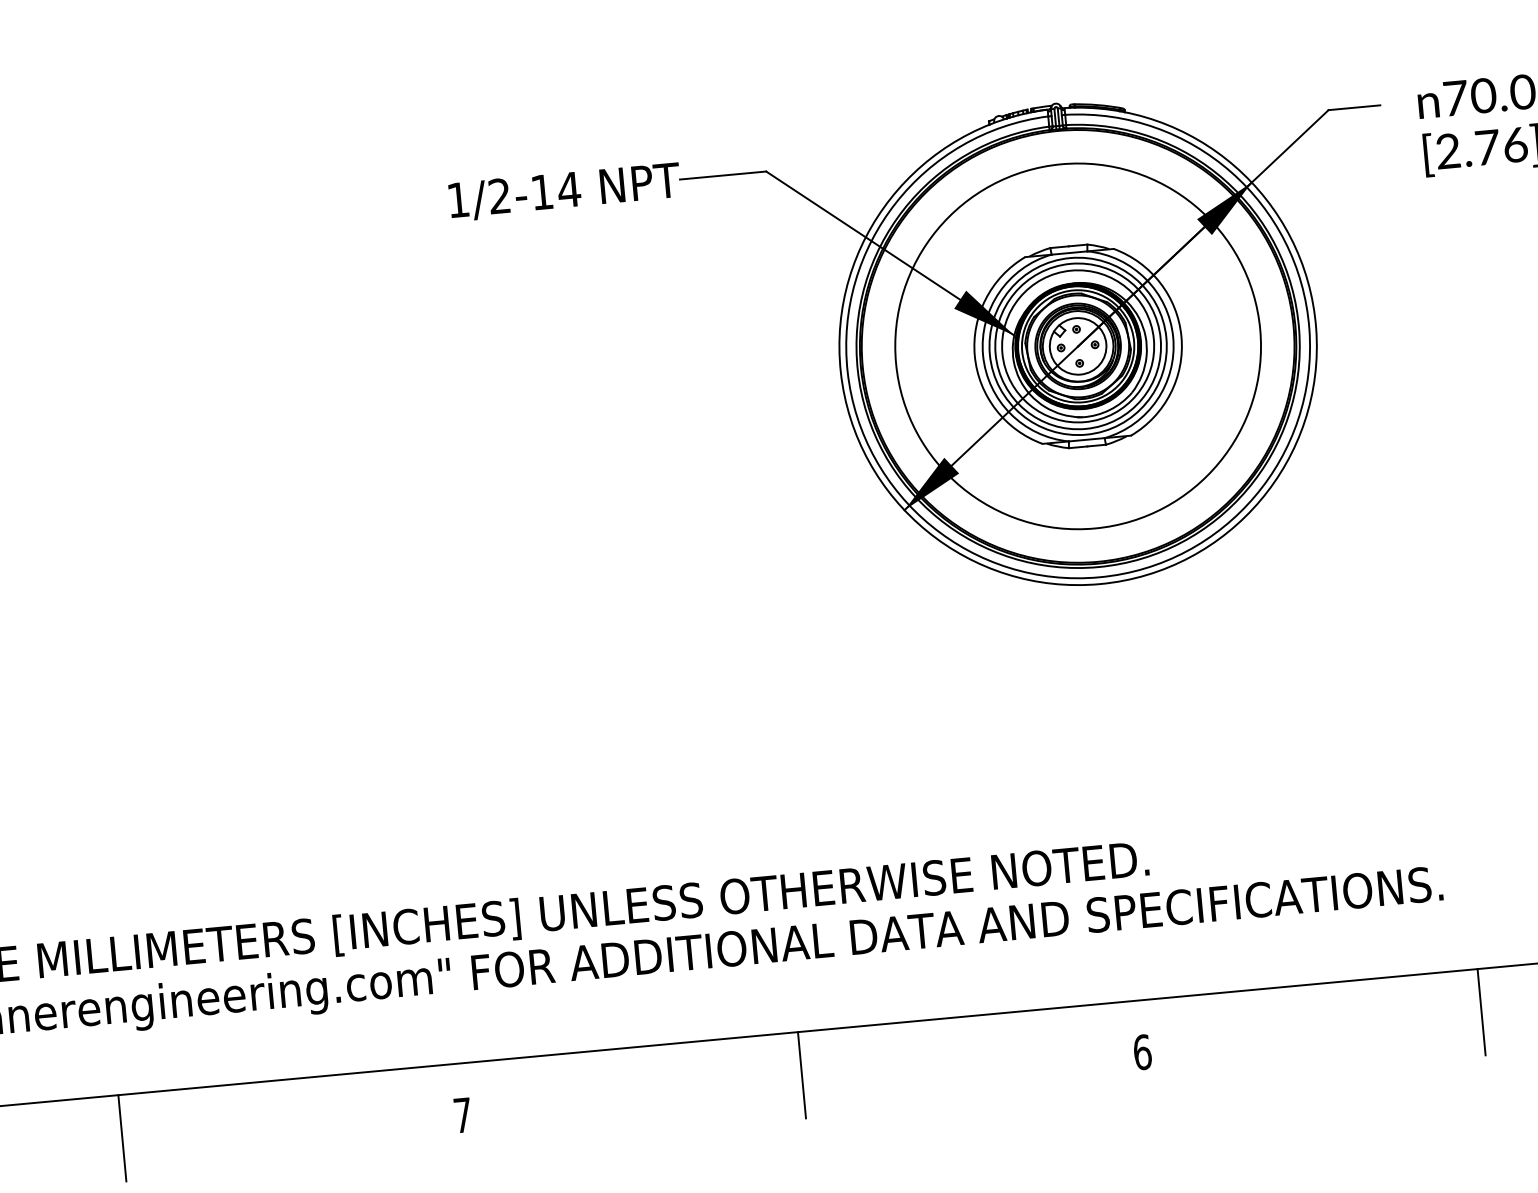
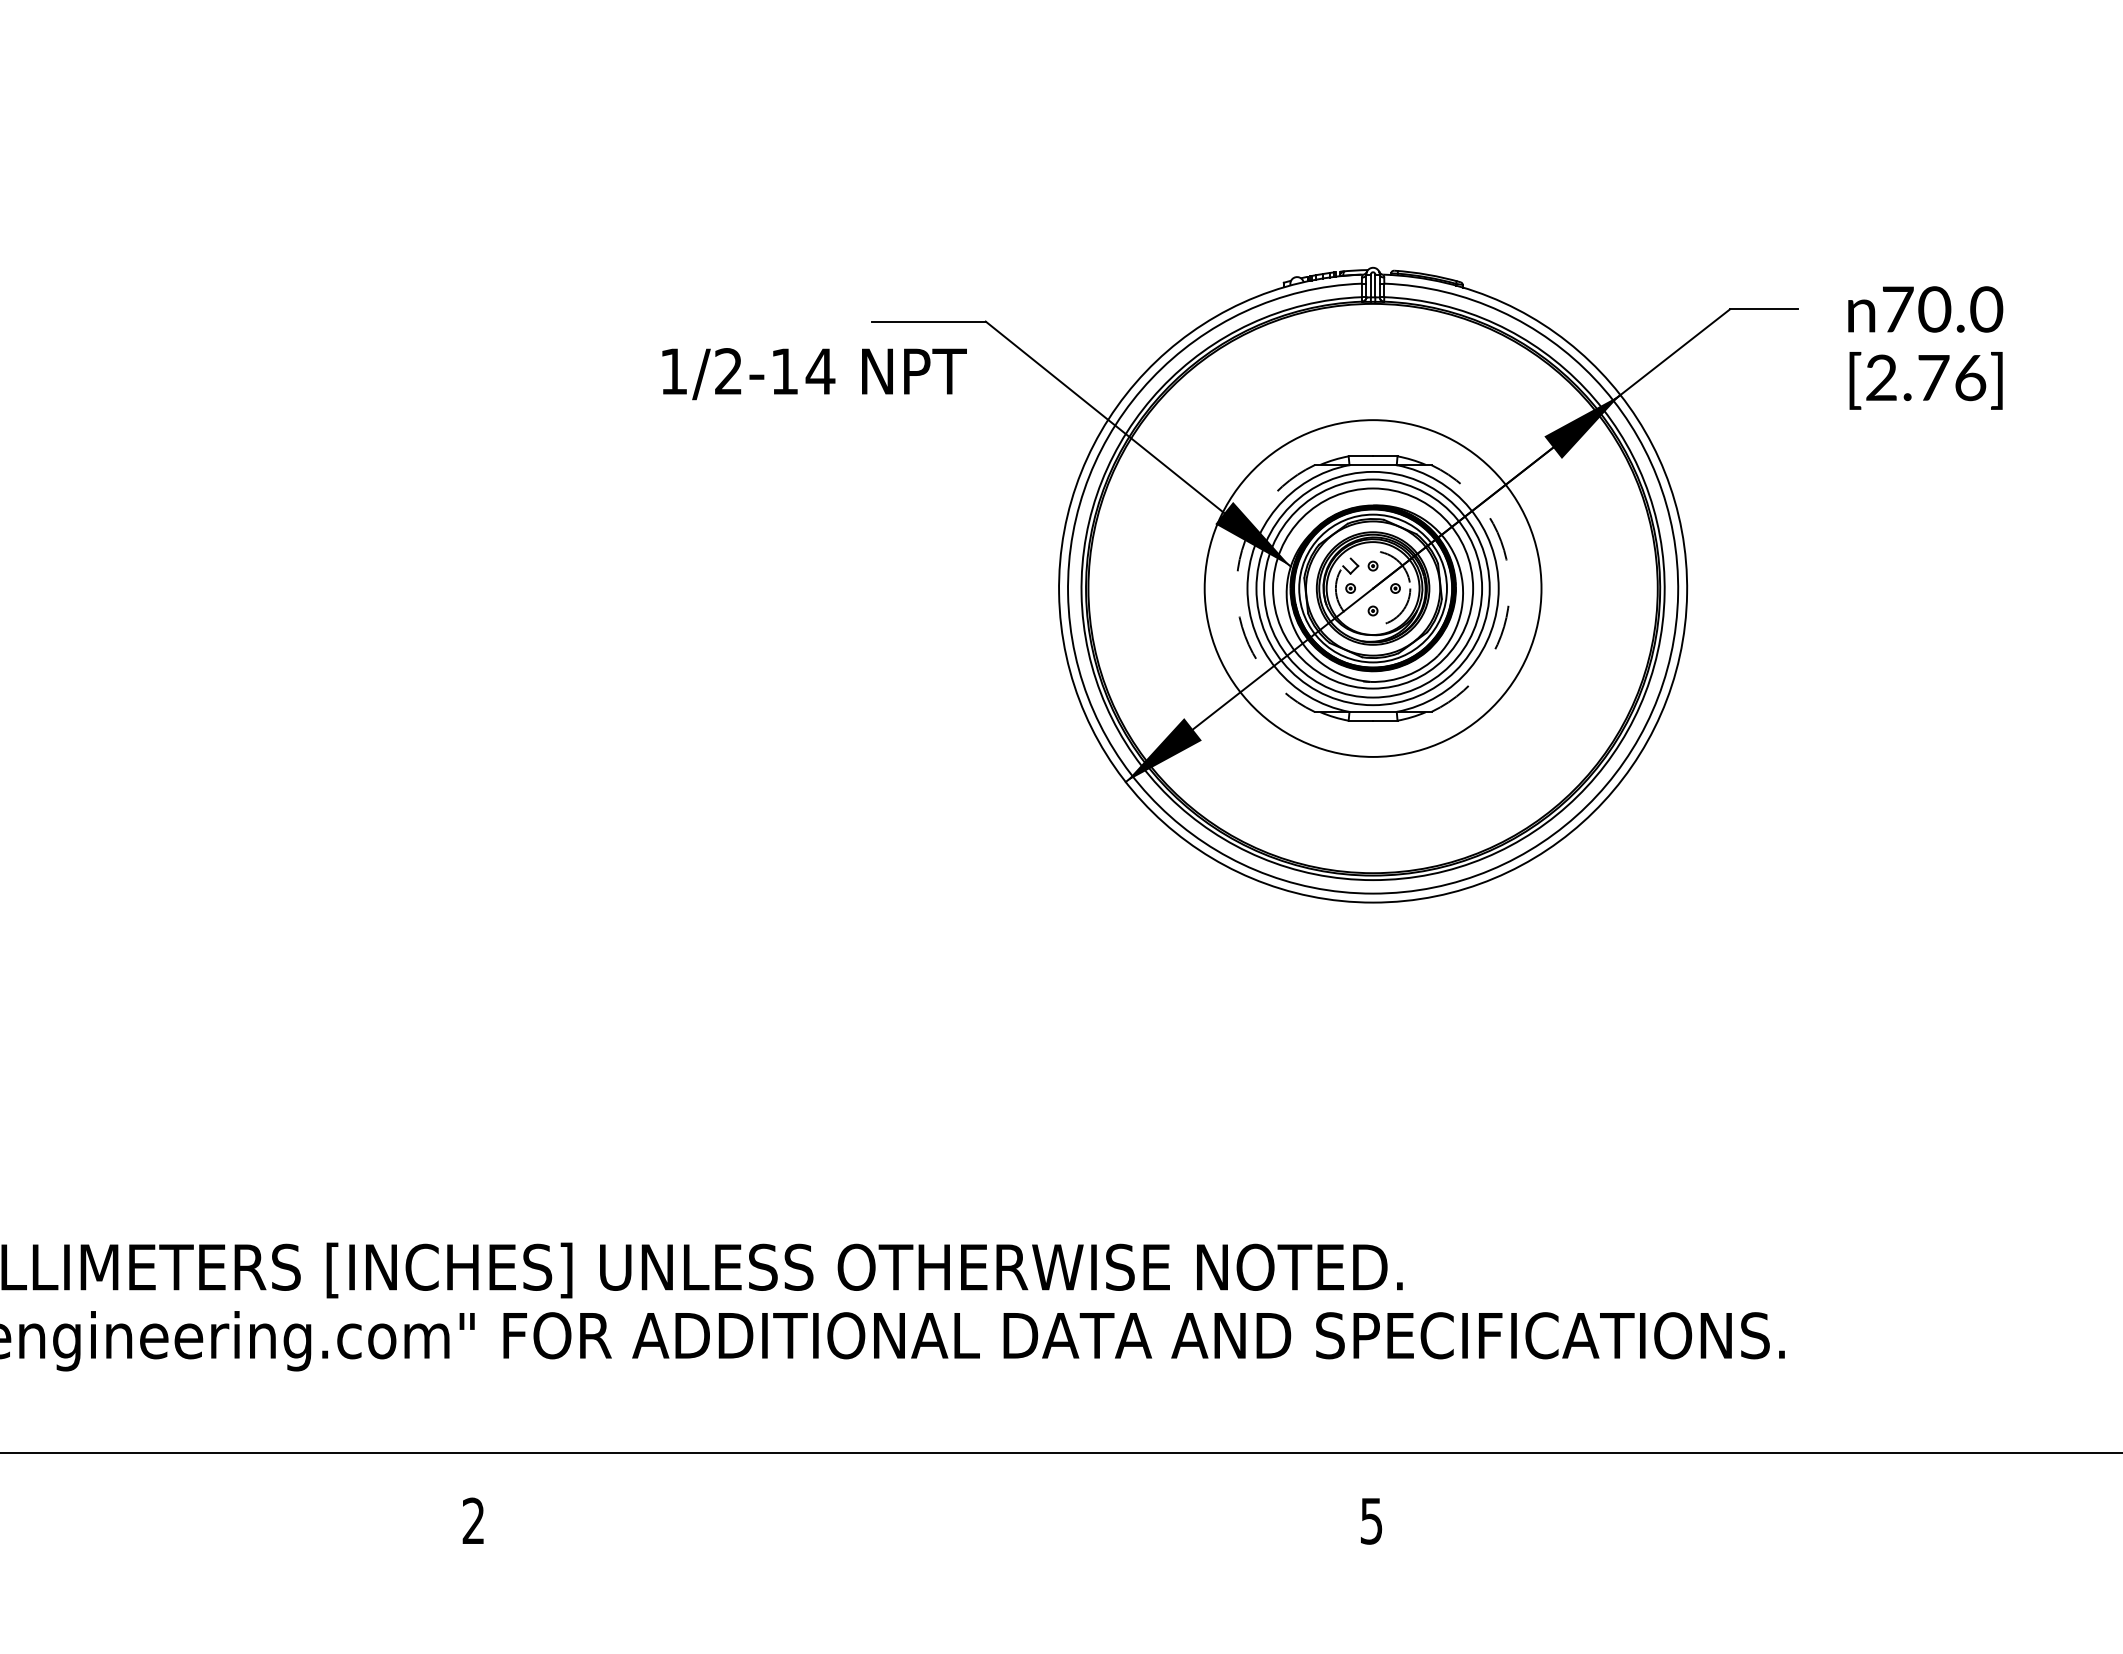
text: (564, 192) -> (814, 374), moved
arc: (1181, 336) -> (1509, 588), solid -> dashed
circle: (1077, 346) -> (1372, 588), size x0.7
circle: (1077, 346) -> (1372, 588), solid -> dashed
arc: (974, 355) -> (1236, 588), solid -> dashed
line: (1481, 1012) -> (1820, 1509), removed
text: (1142, 1051) -> (1371, 1520), 6 -> 5
line: (801, 1075) -> (922, 1509), removed
text: (462, 1114) -> (473, 1520), 7 -> 2
line: (122, 1138) -> (24, 1509), removed

